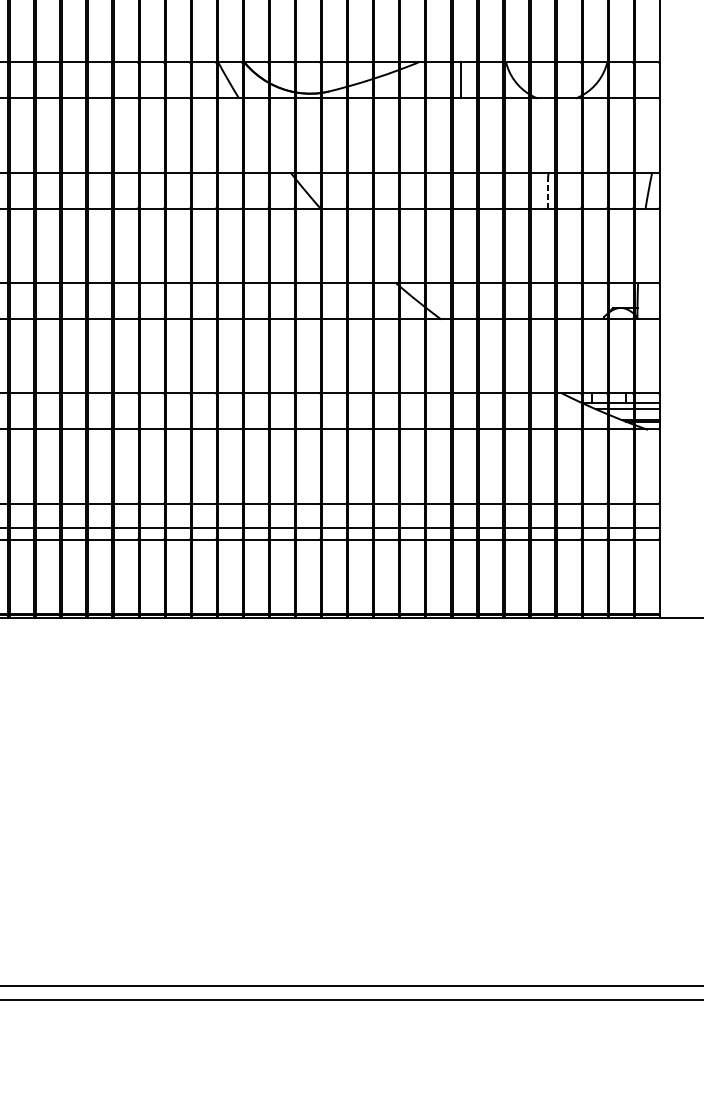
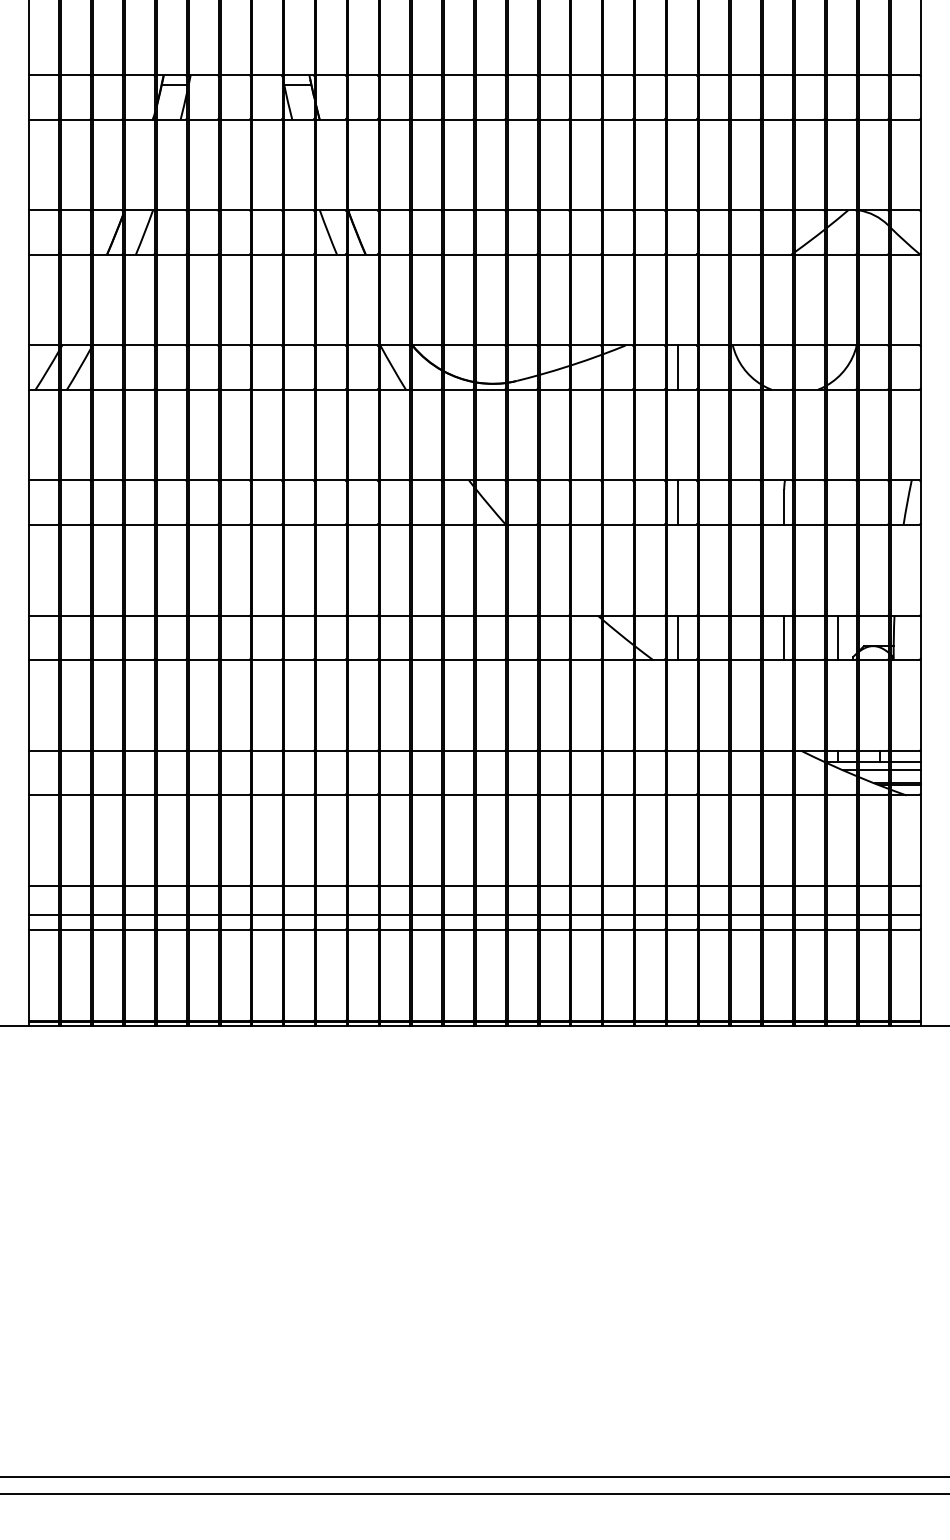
line: (460, 190) -> (677, 502), added
line: (548, 193) -> (784, 506), dashed -> solid
line: (460, 300) -> (677, 637), added
line: (548, 300) -> (784, 637), added
line: (592, 300) -> (838, 637), added

